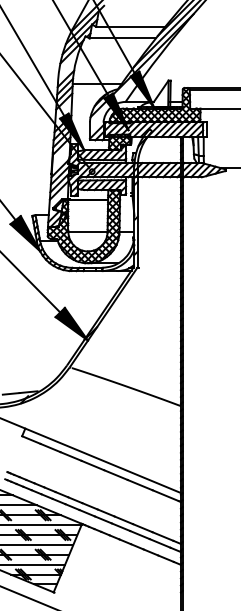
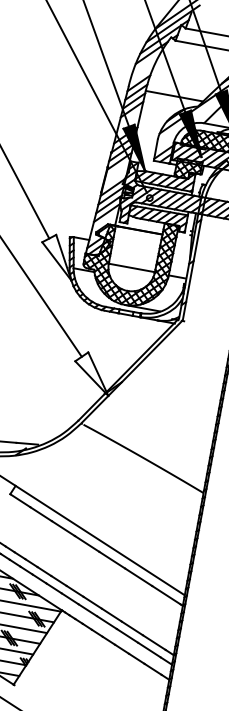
fill: (25, 233) -> (57, 256), removed
fill: (71, 323) -> (92, 372), removed

